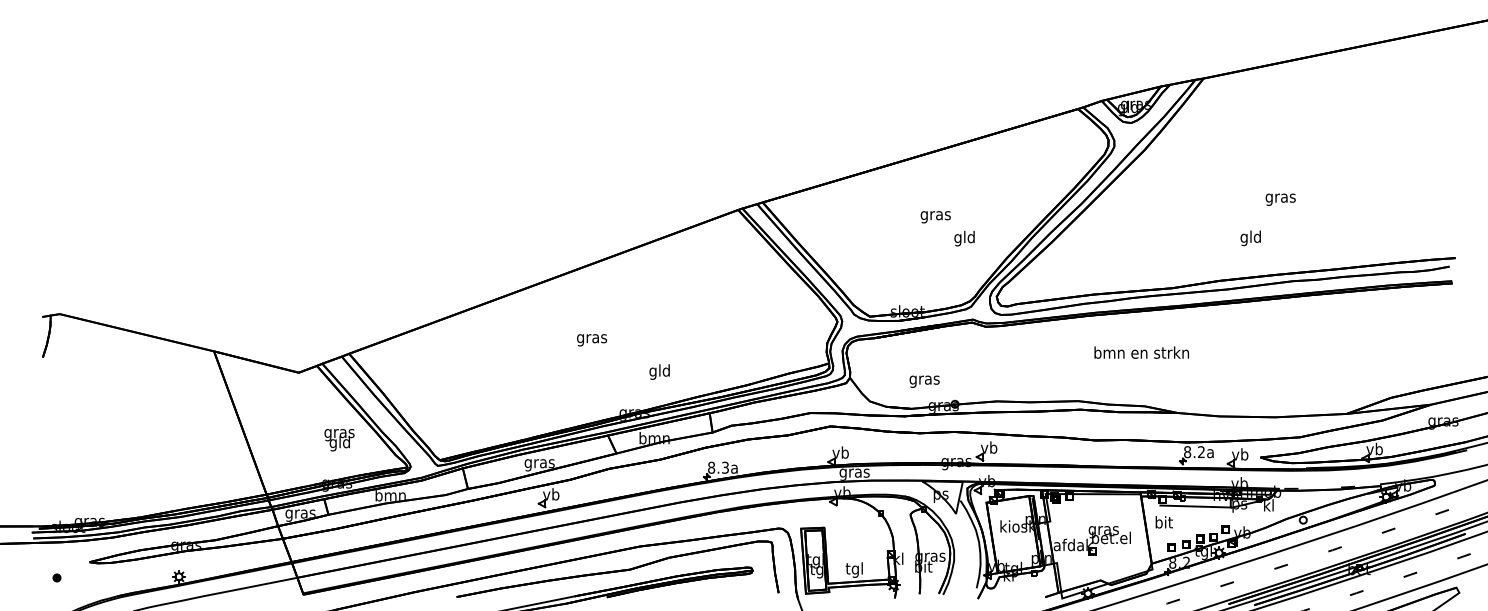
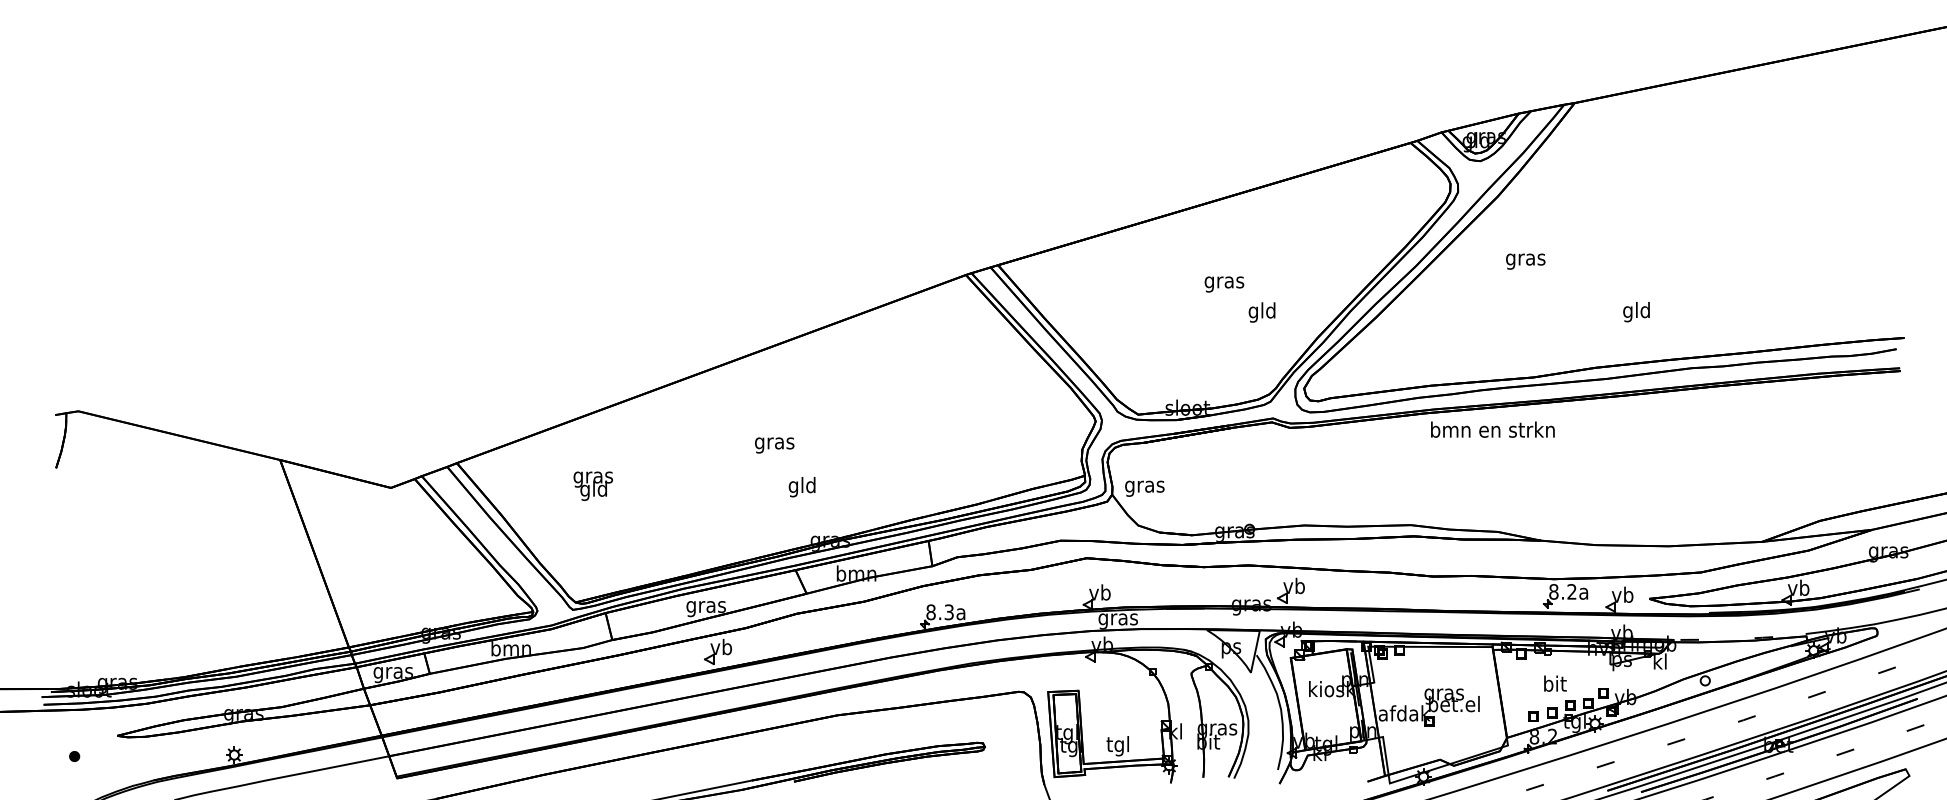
text: (1280, 199) -> (1525, 261), moved
text: (1141, 352) -> (1492, 429), moved
text: (659, 372) -> (801, 487), moved
text: (924, 381) -> (1144, 488), moved
text: (338, 439) -> (592, 485), moved
line: (1195, 506) -> (1564, 662), removed
text: (1164, 522) -> (1555, 683), moved
part: (617, 568) -> (808, 744), removed

